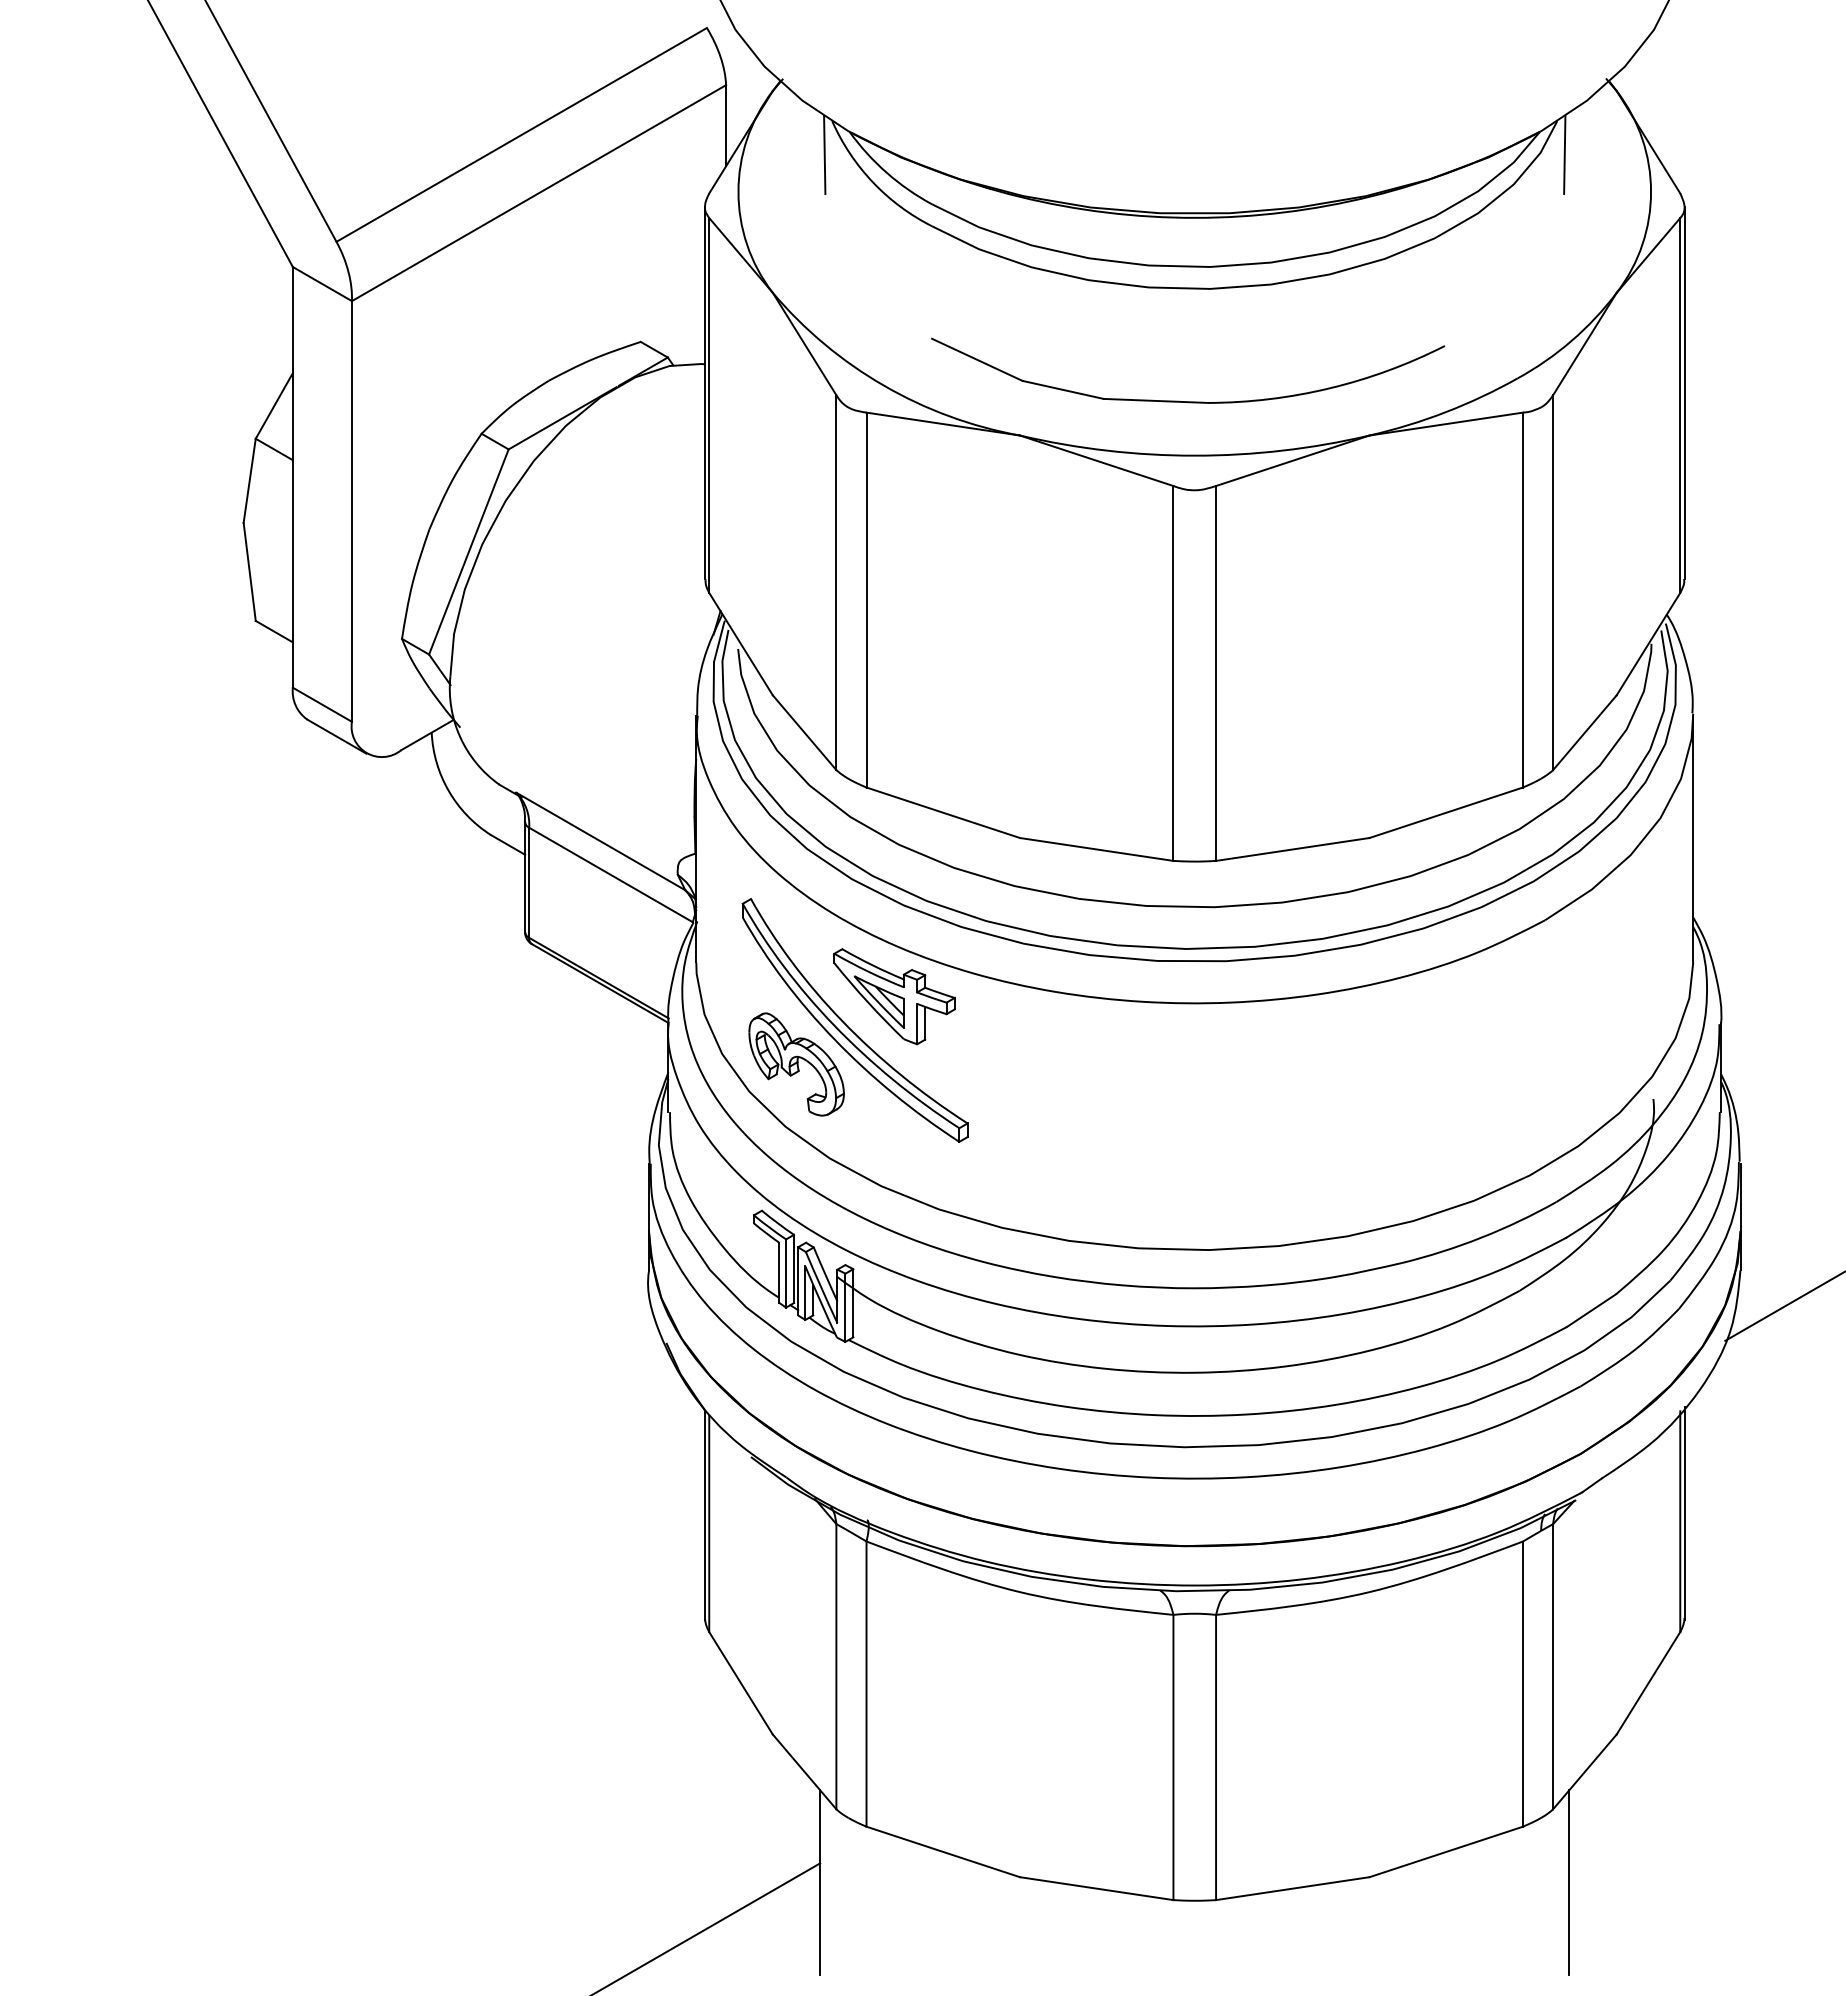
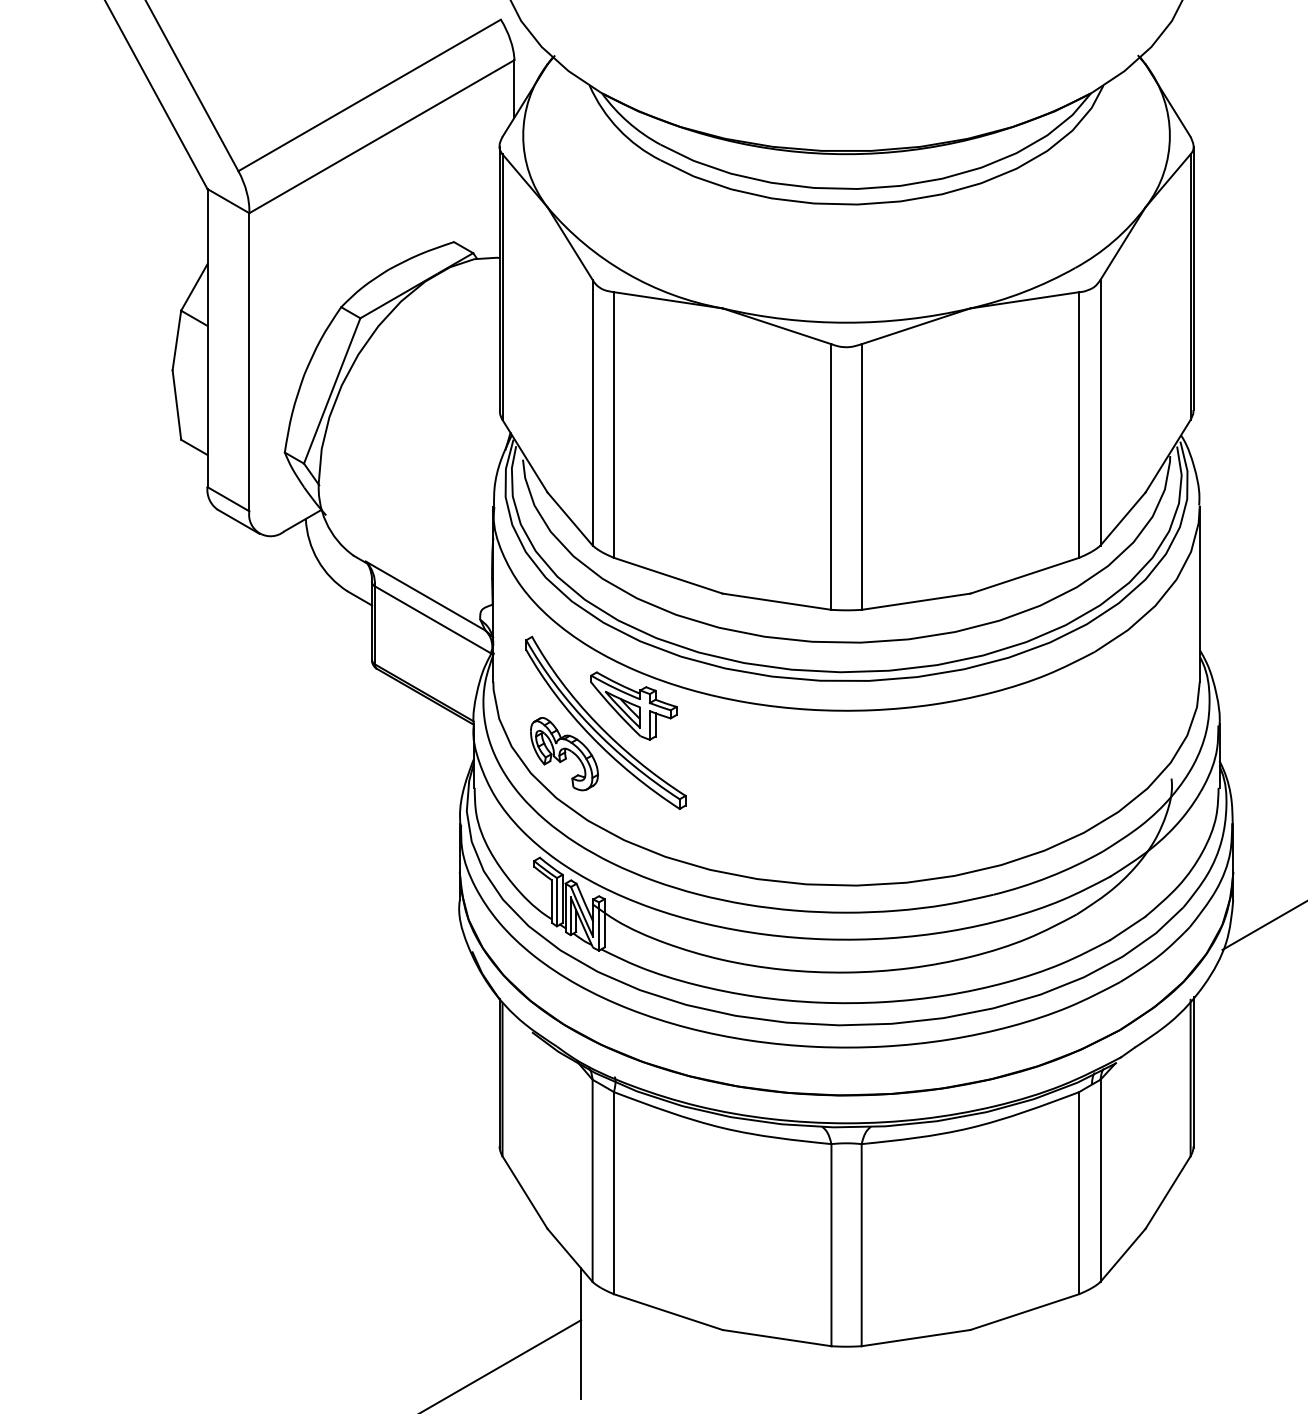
line: (824, 155) -> (584, 110), removed
line: (1564, 155) -> (1108, 110), removed
part: (1188, 401) -> (842, 284), removed
line: (1569, 1882) -> (1112, 1333), removed

